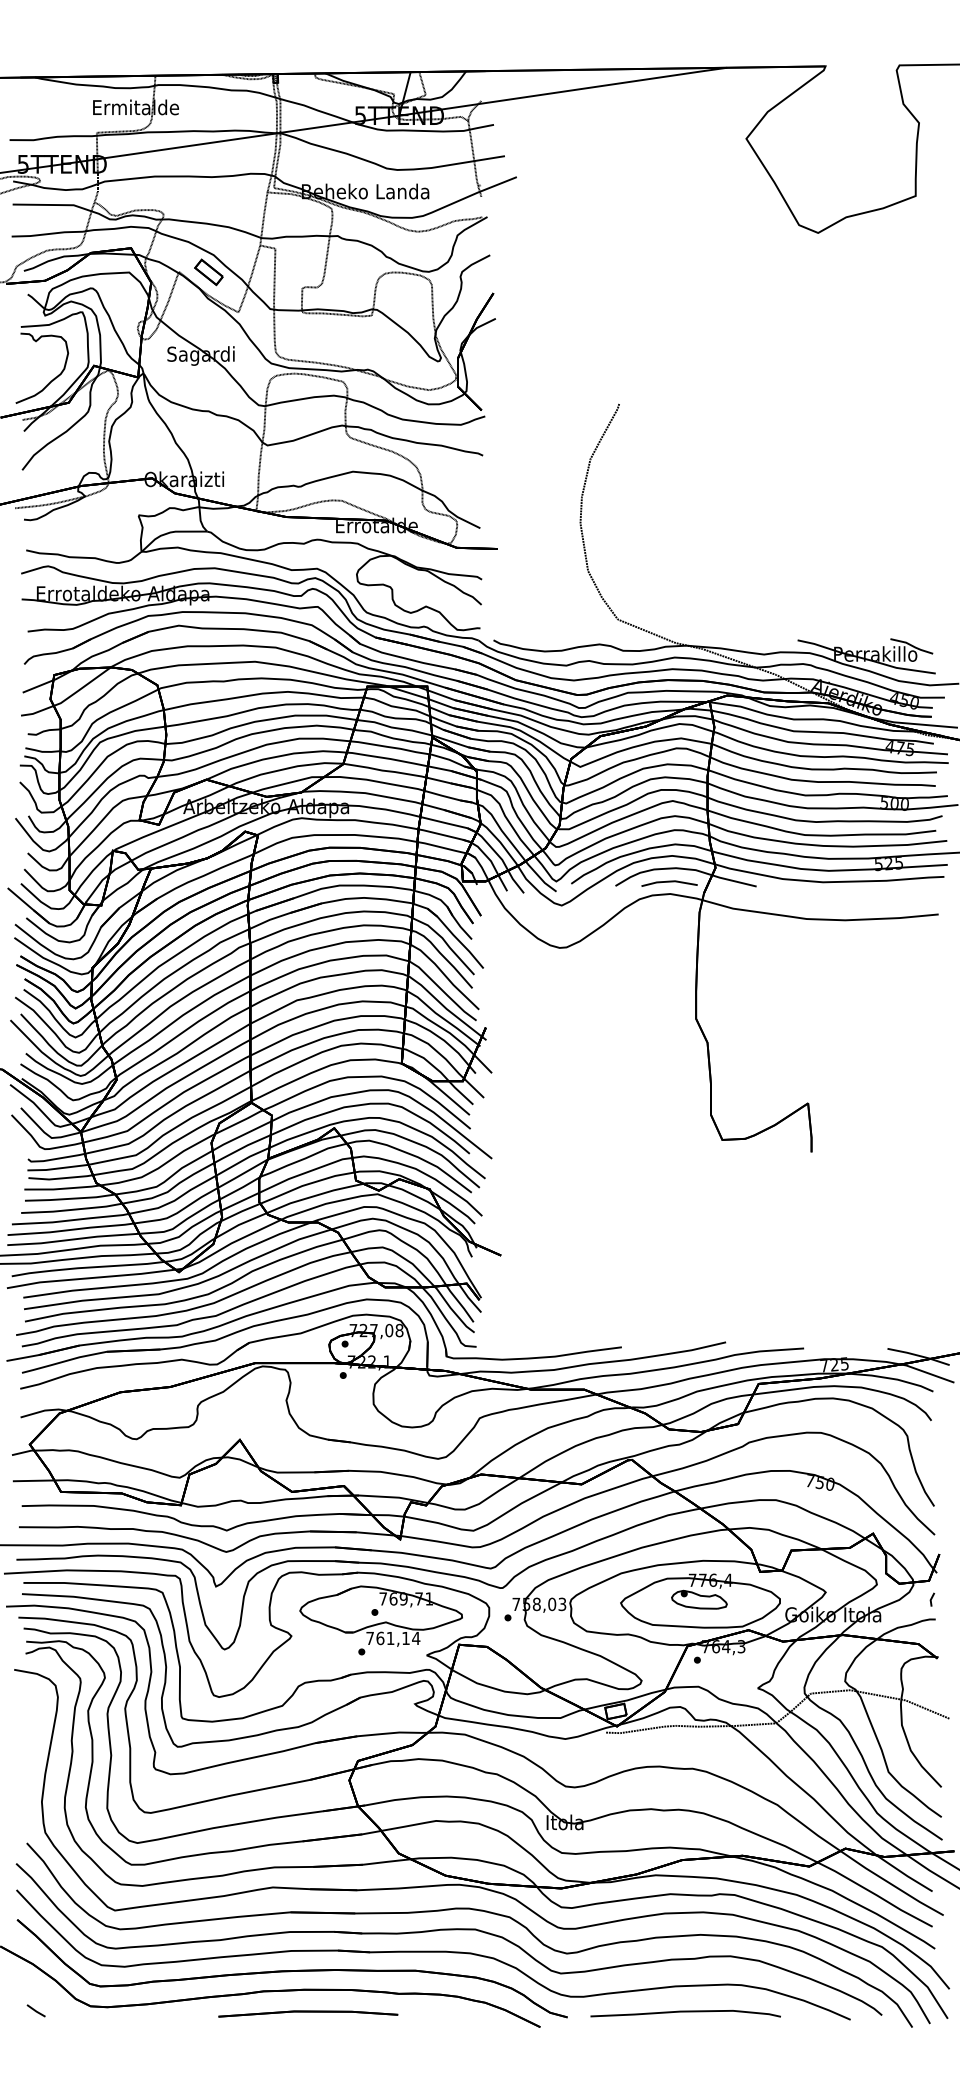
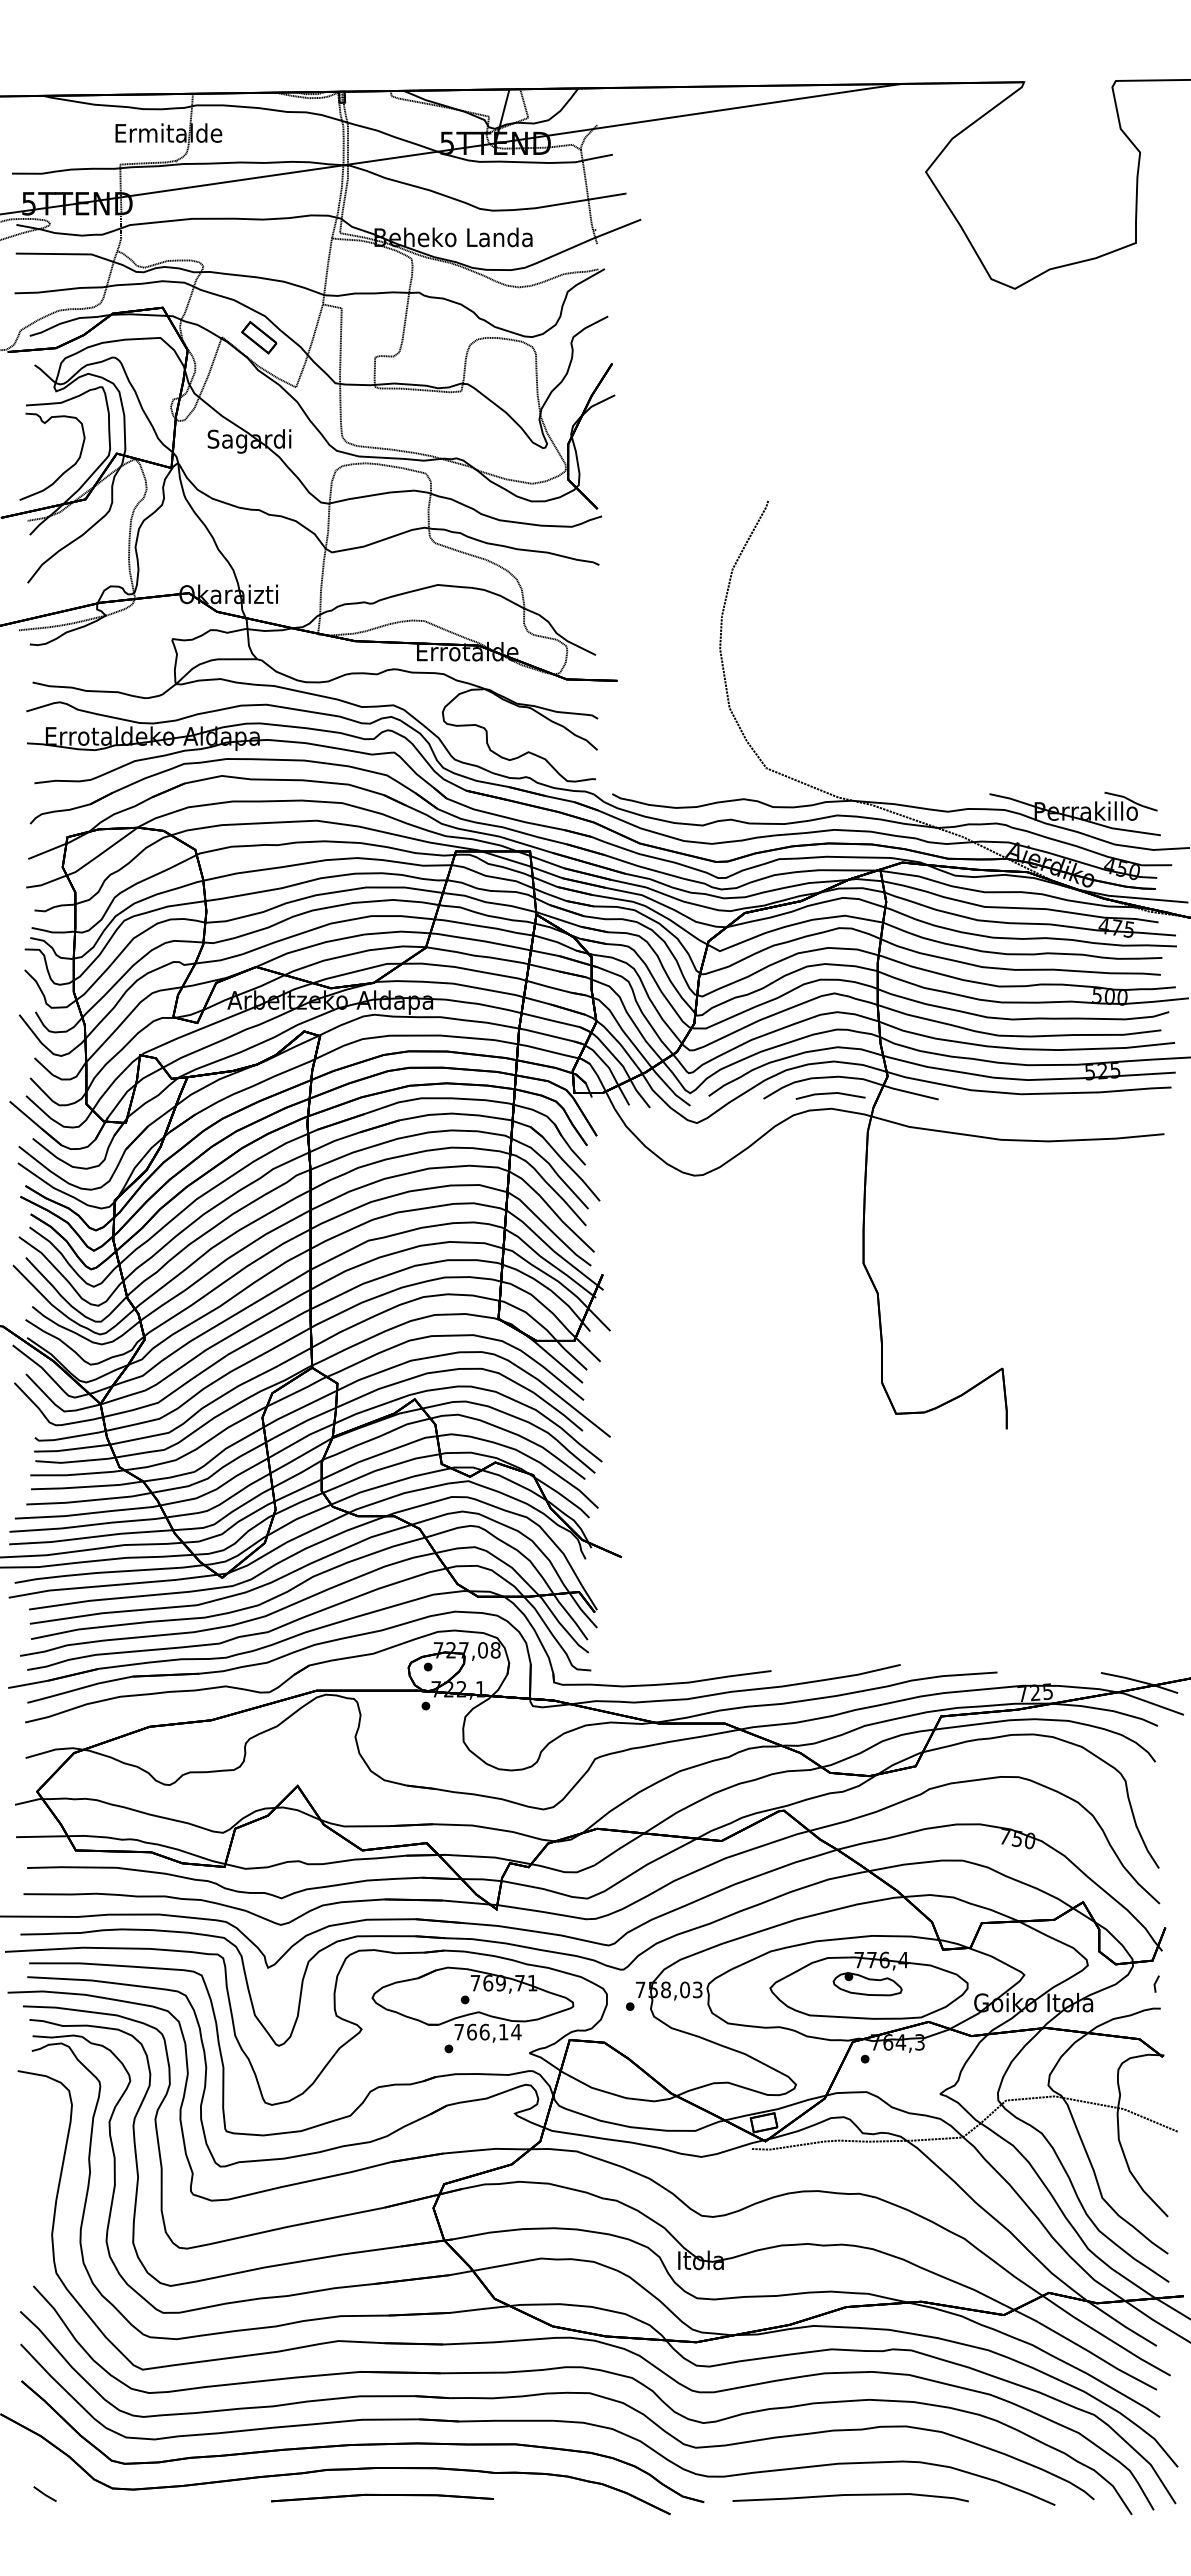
text: (390, 1637) -> (484, 2031), 761,14 -> 766,14

